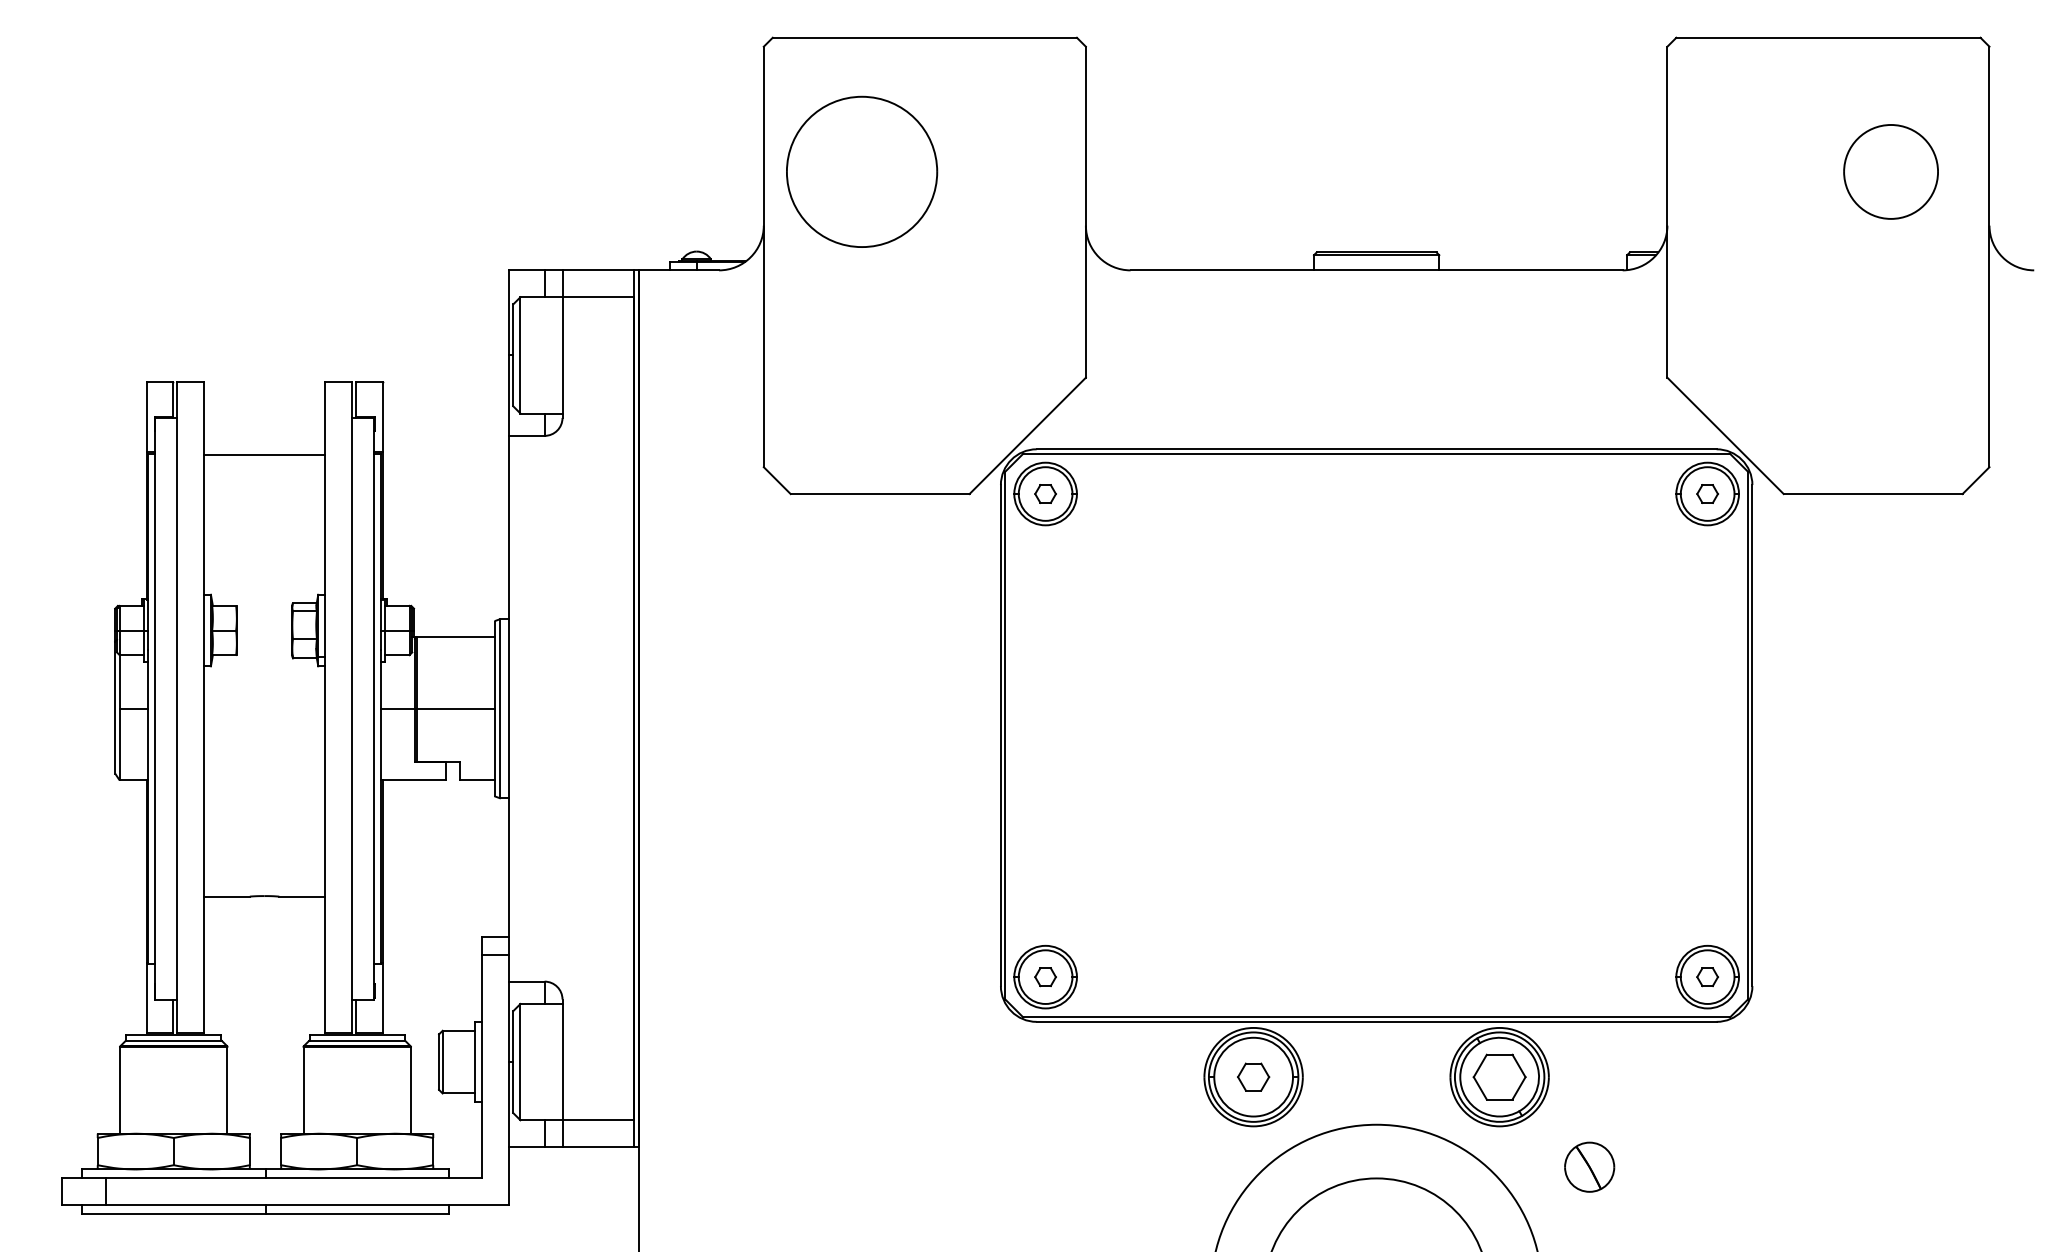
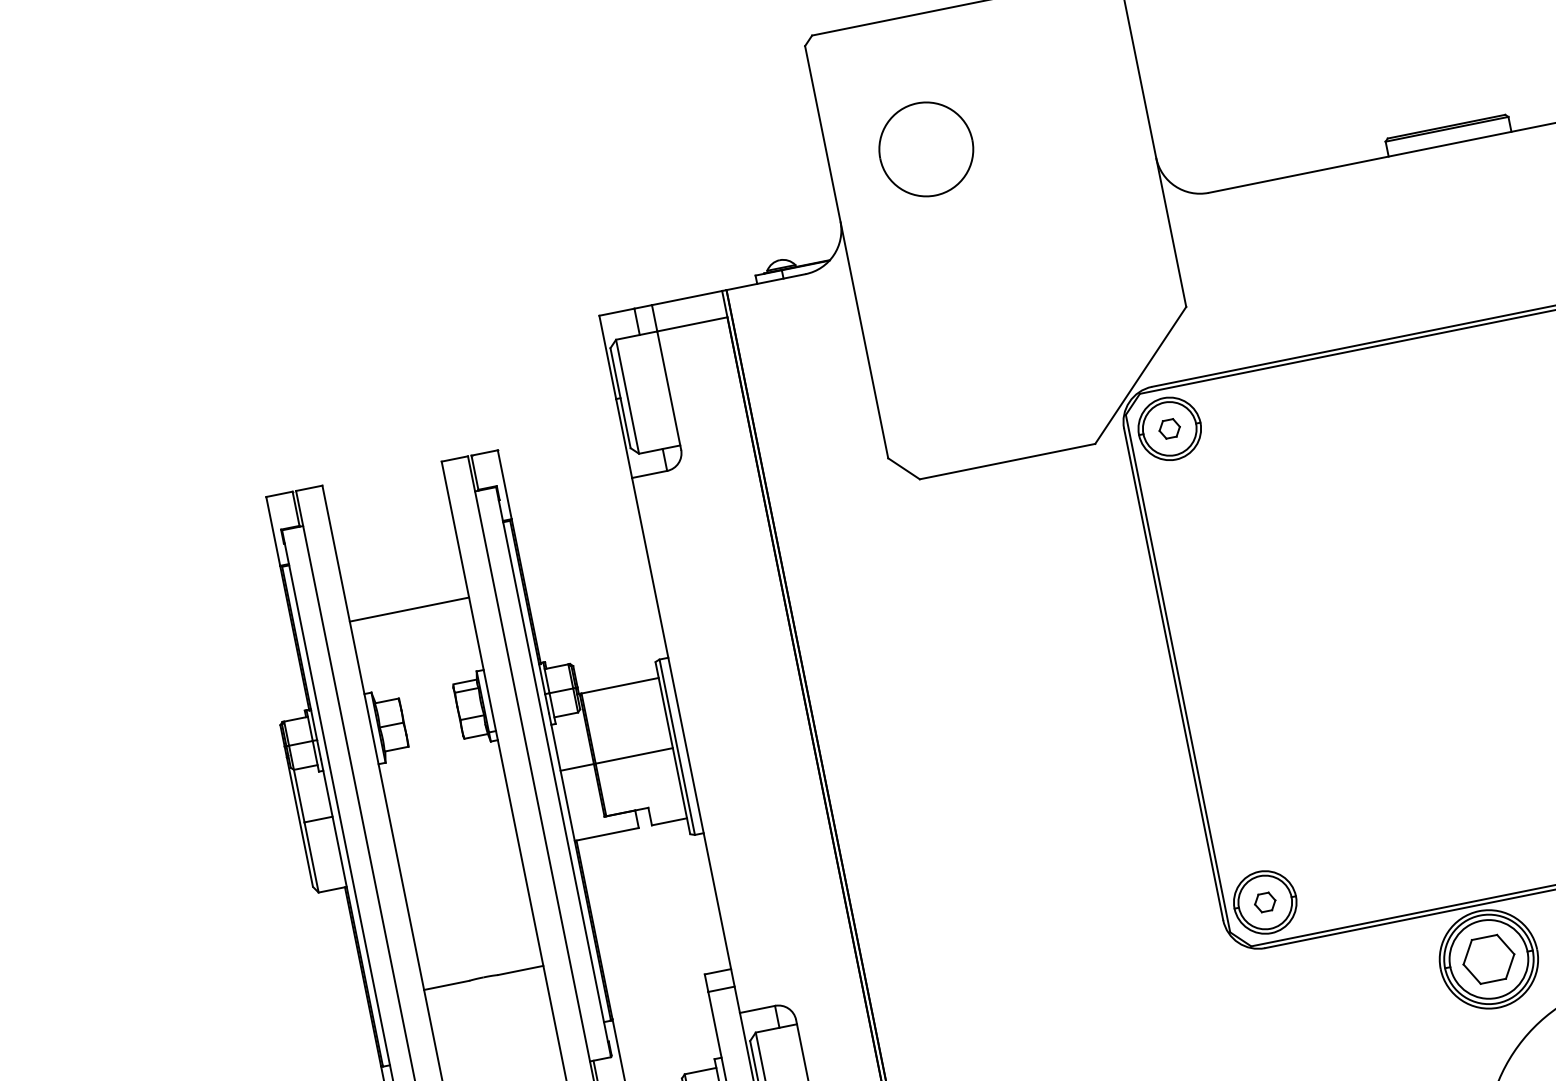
part: (862, 171) -> (926, 148), size x0.62
line: (264, 454) -> (409, 609), moved
part: (1253, 1076) -> (1488, 958), size x1.67

